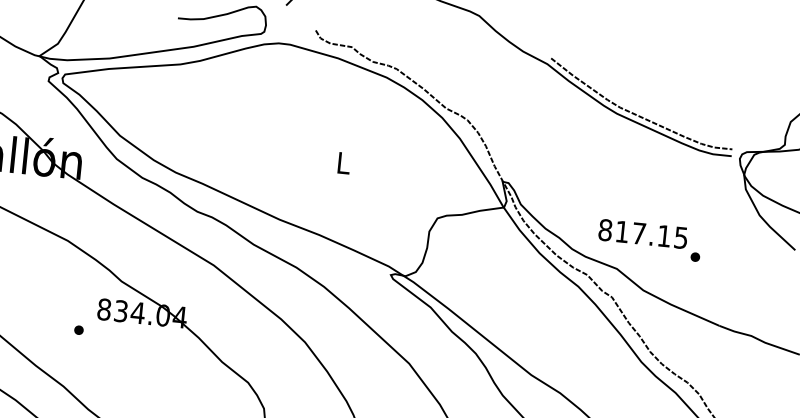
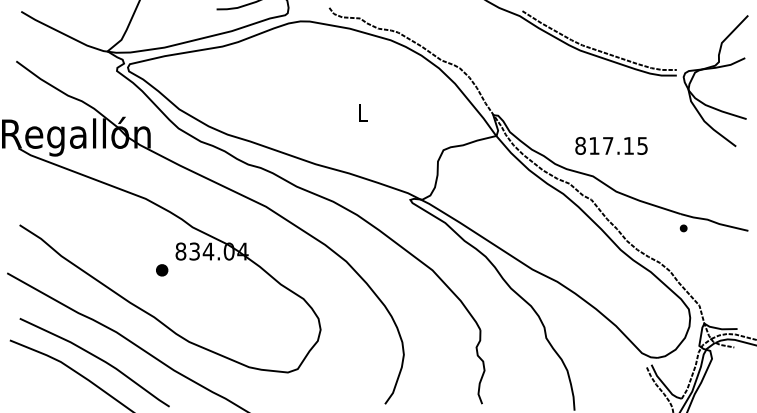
part: (695, 257) -> (683, 228), moved
part: (78, 330) -> (161, 270), size x1.6

